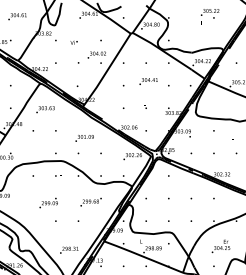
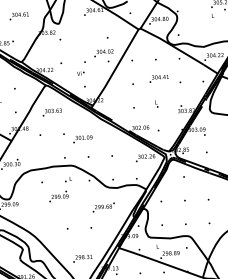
text: (73, 42) -> (80, 73), moved
text: (84, 138) -> (82, 139), moved
text: (48, 202) -> (58, 195), moved

